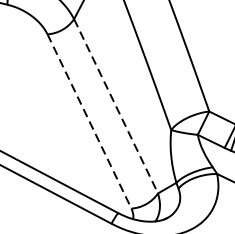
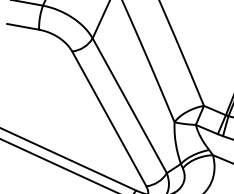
line: (115, 105) -> (129, 105), dashed -> solid
line: (89, 120) -> (109, 118), dashed -> solid

